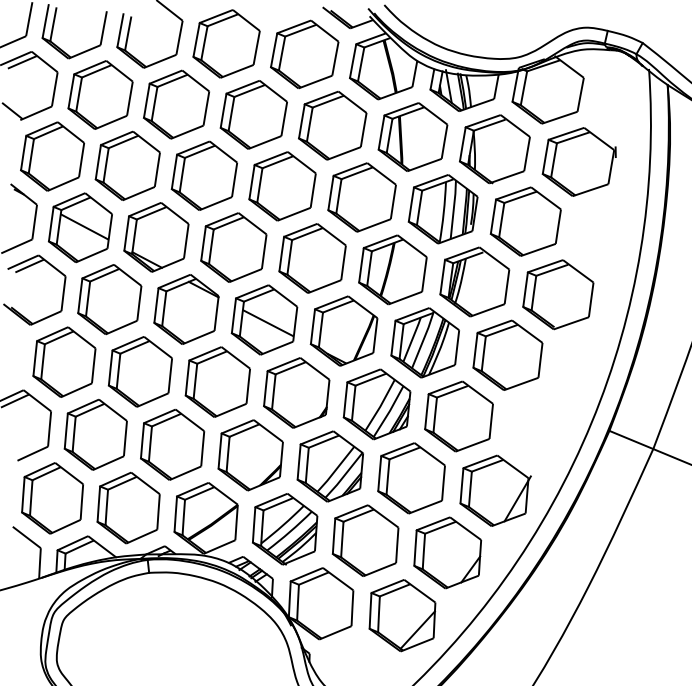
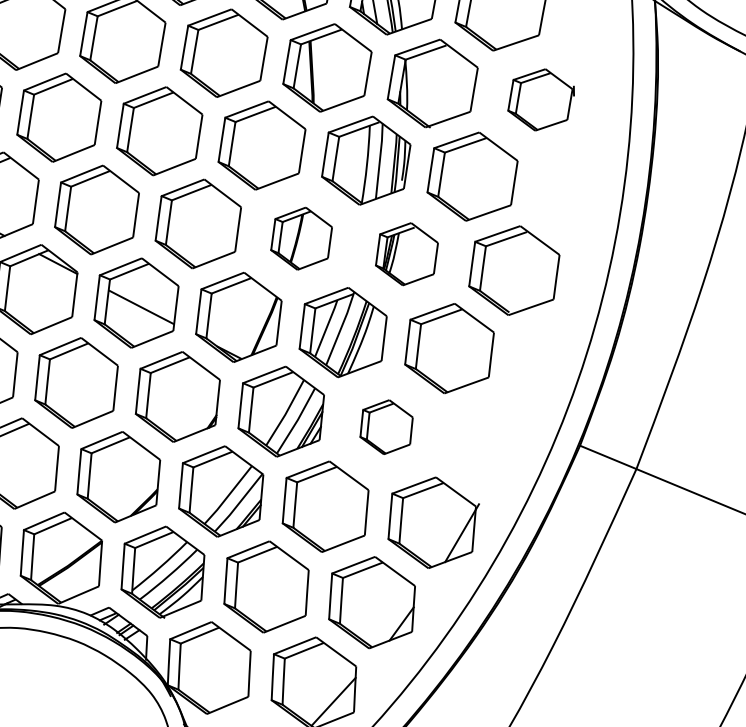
part: (578, 161) -> (540, 99), size x0.7
part: (392, 269) -> (301, 238), size x0.7
part: (474, 281) -> (406, 253), size x0.7
part: (458, 416) -> (385, 427), size x0.6

